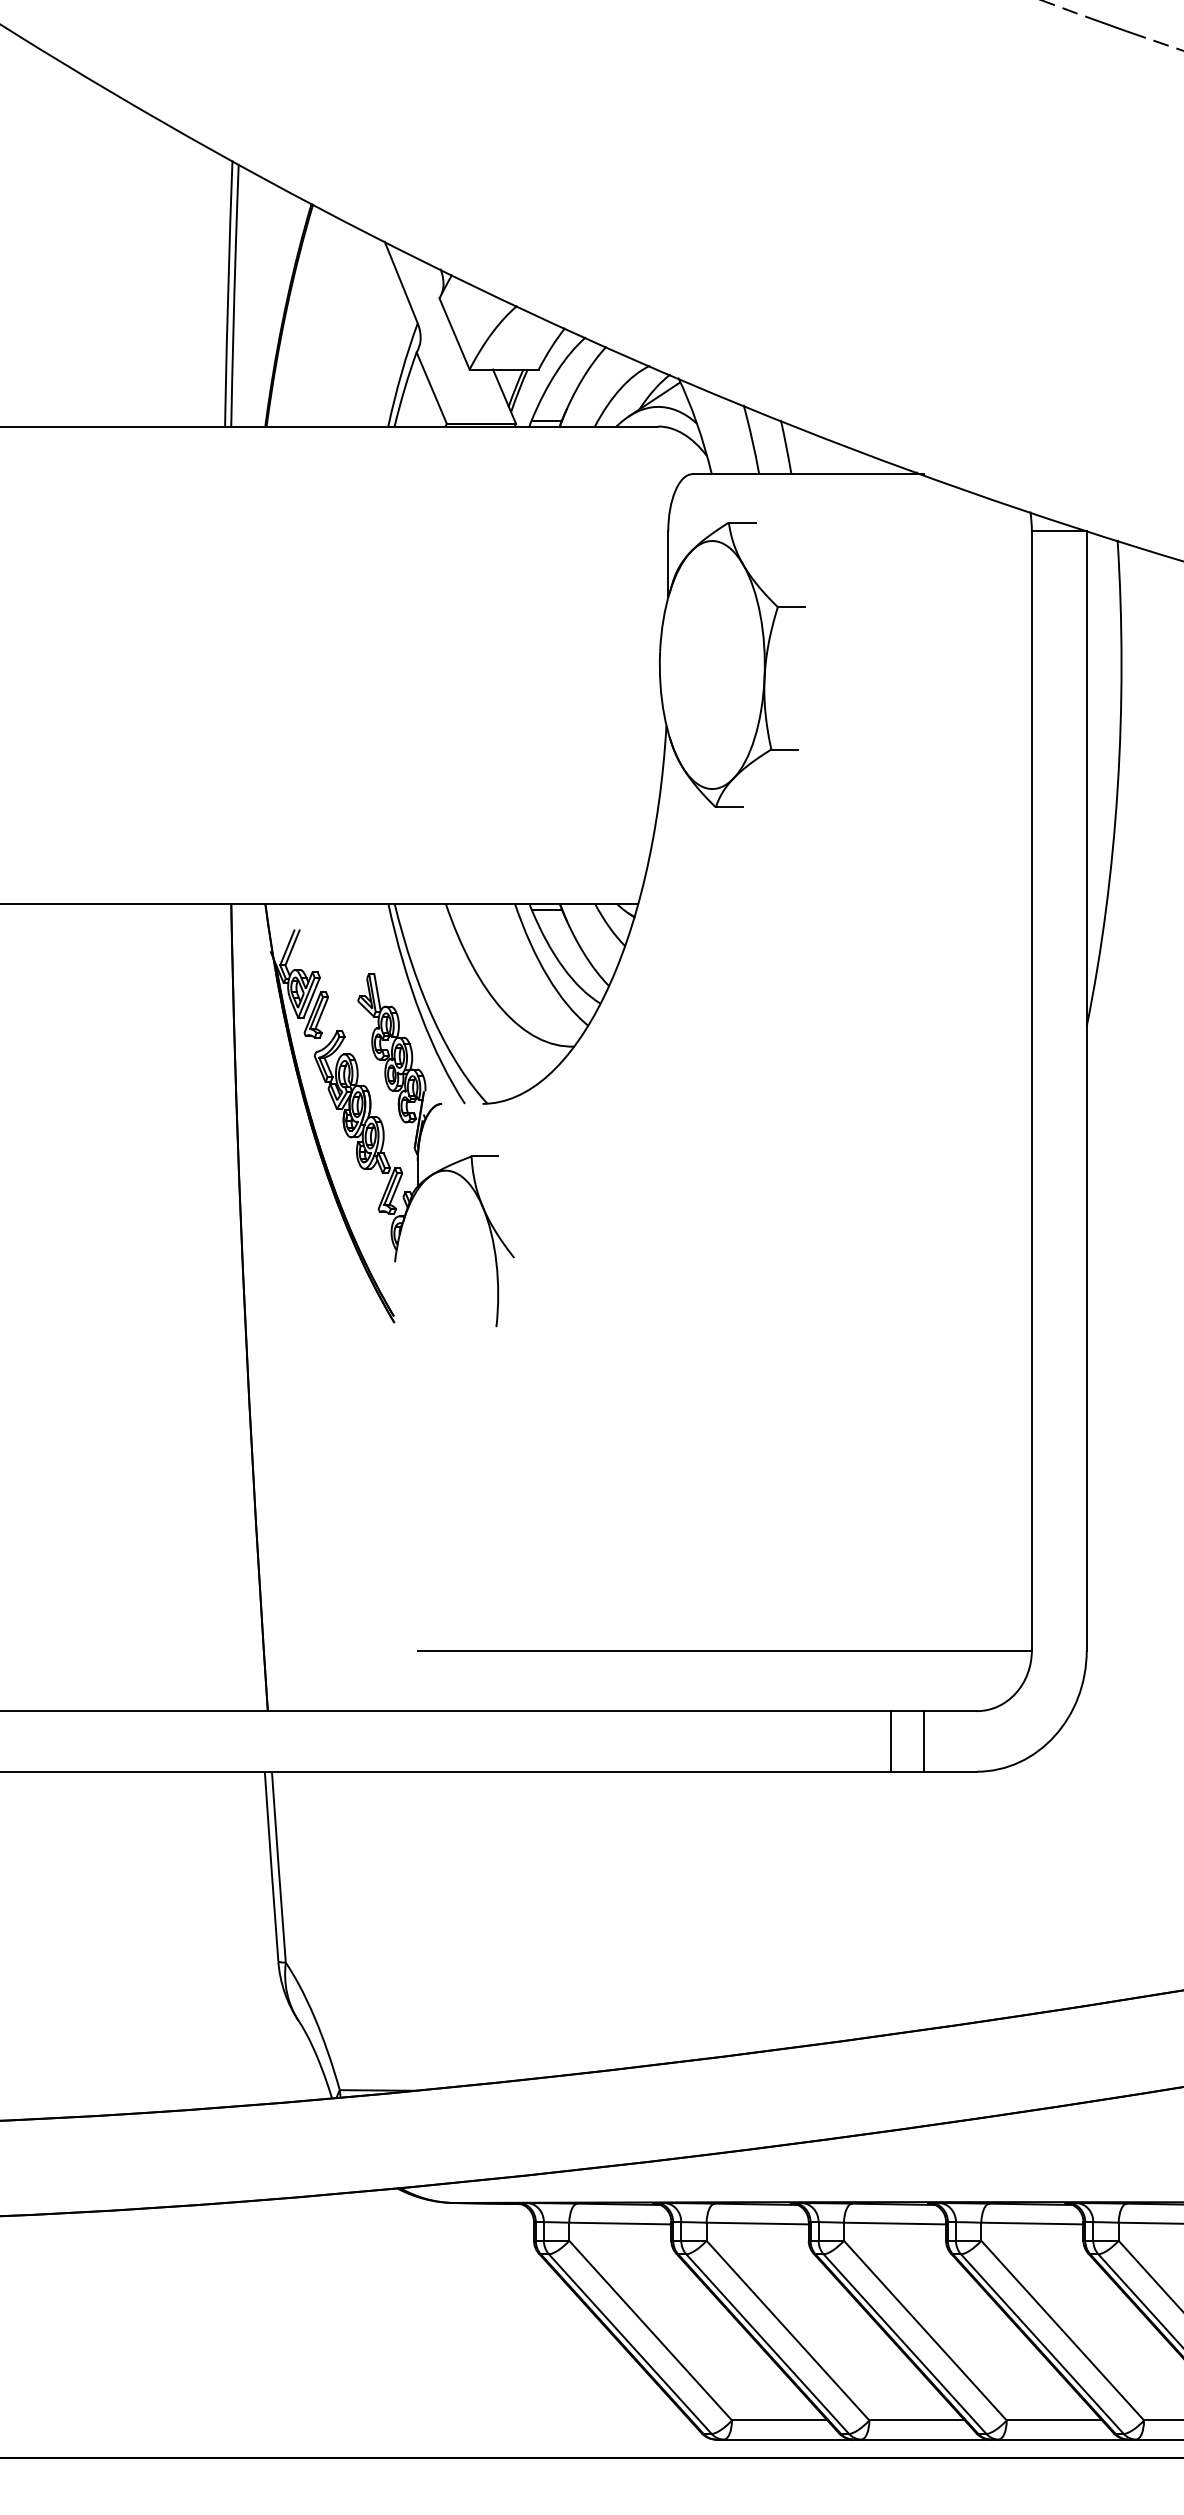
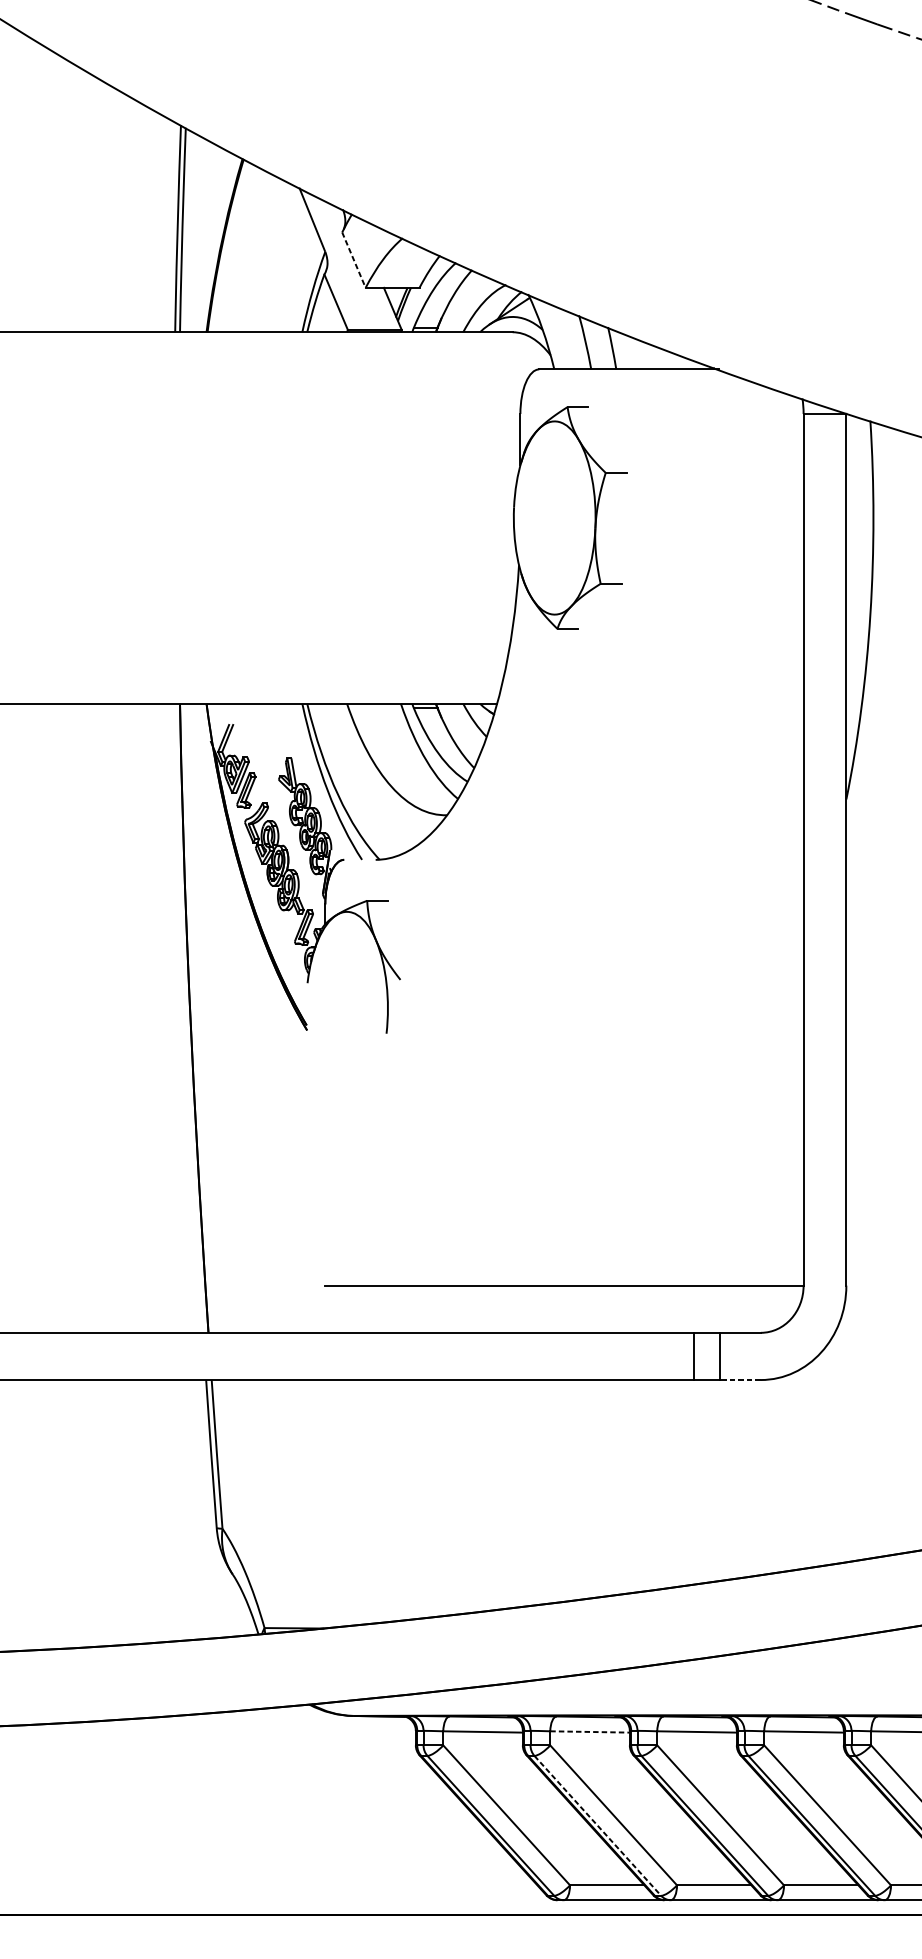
line: (454, 333) -> (353, 259), solid -> dashed
line: (950, 1771) -> (740, 1379), solid -> dashed
line: (758, 2223) -> (590, 1731), solid -> dashed
line: (768, 2344) -> (598, 1826), solid -> dashed

